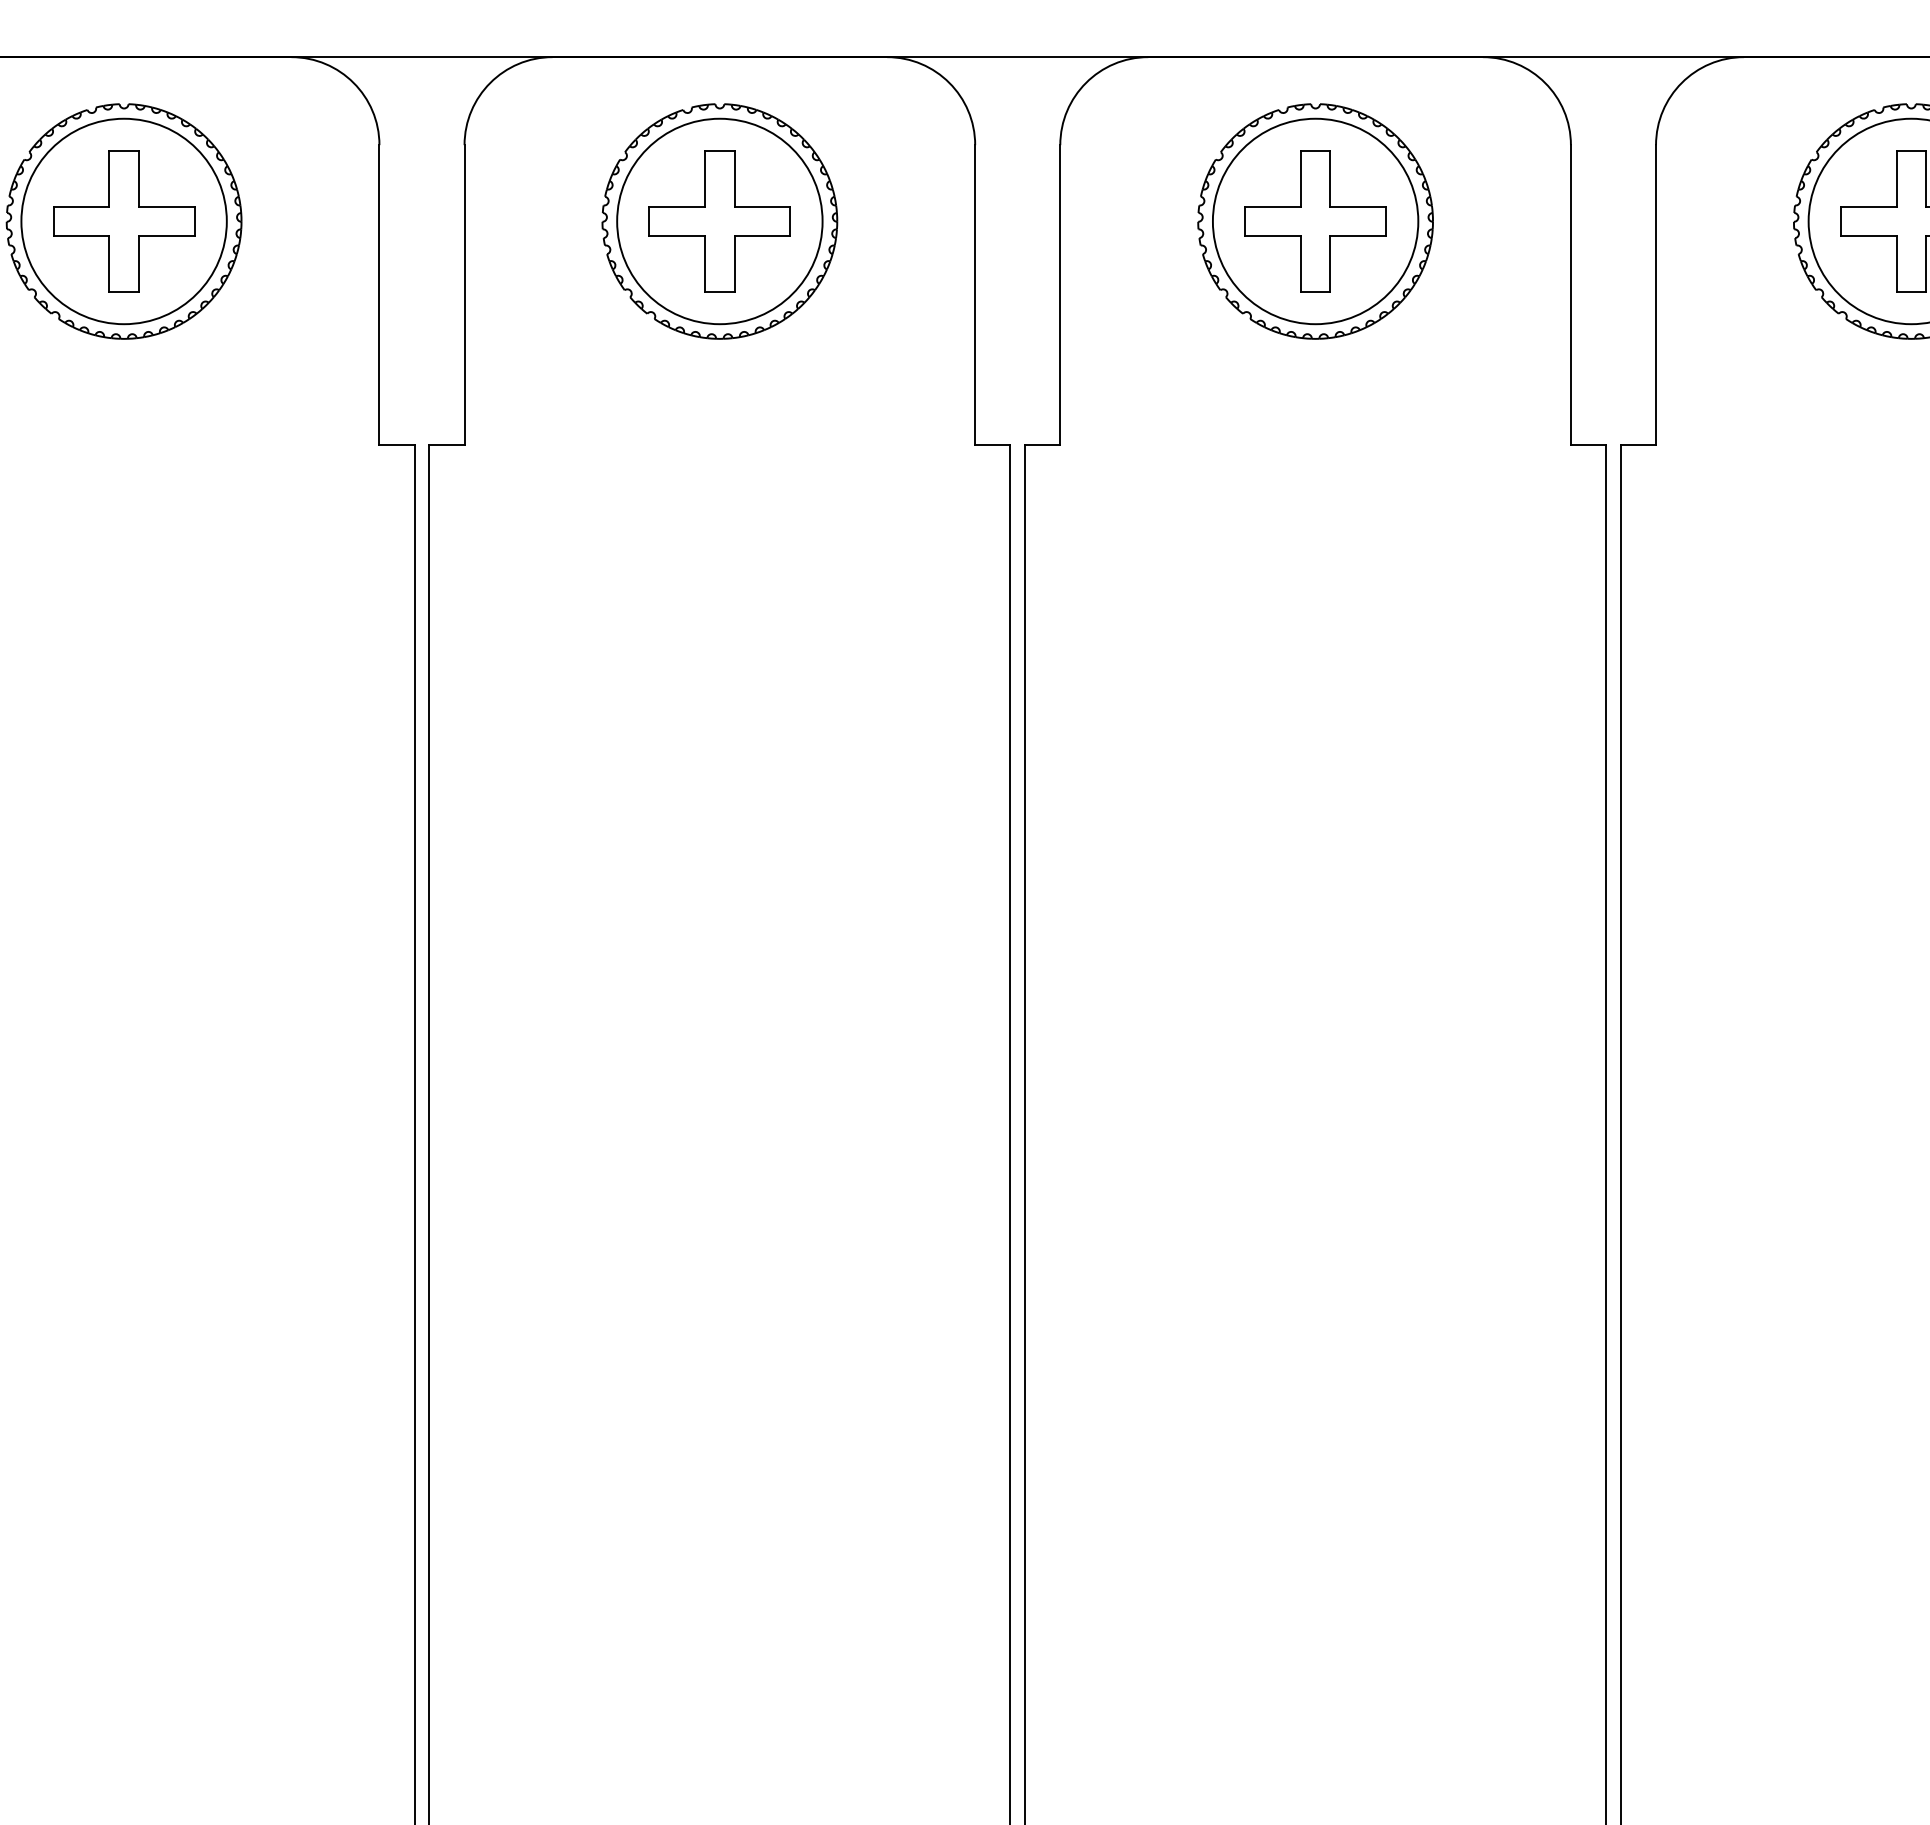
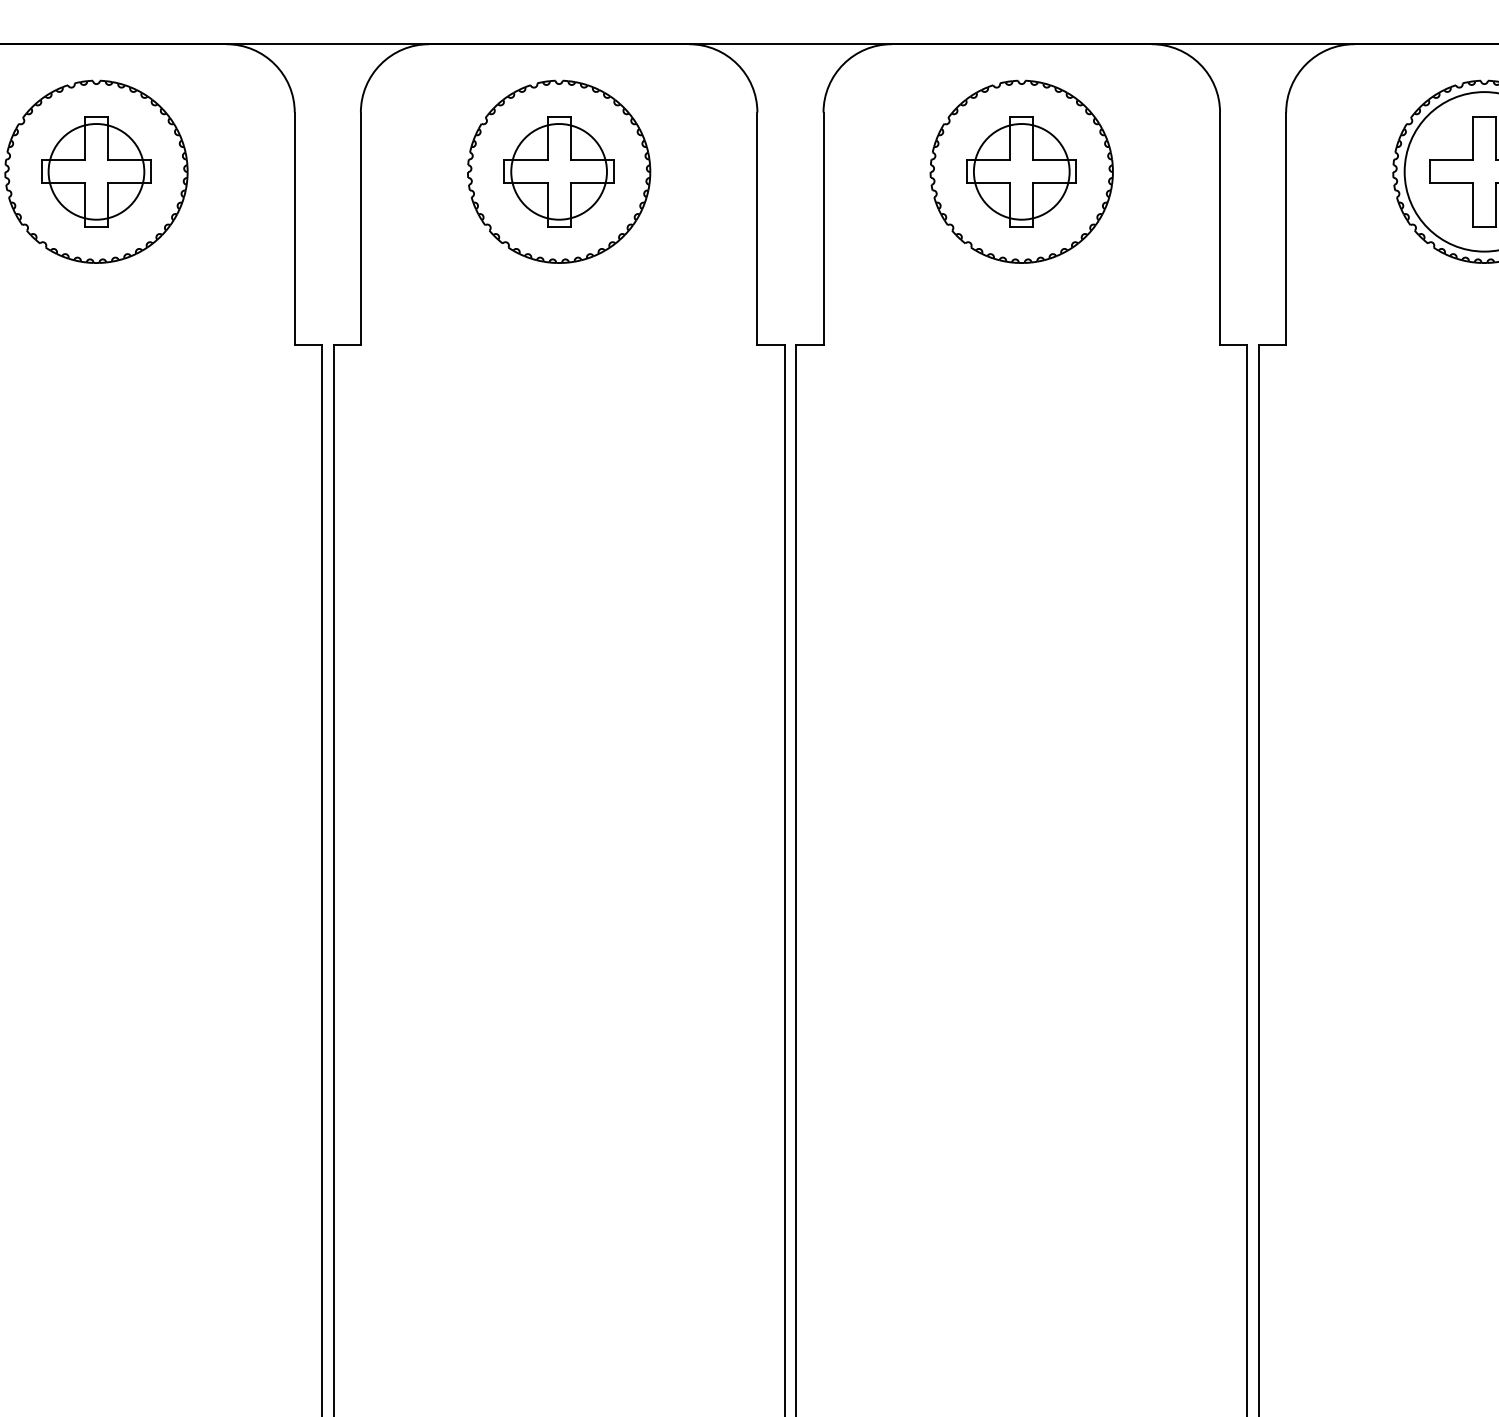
circle: (123, 221) -> (95, 171), size x0.6
circle: (719, 221) -> (558, 171), size x0.6
circle: (1315, 221) -> (1021, 171), size x0.6

